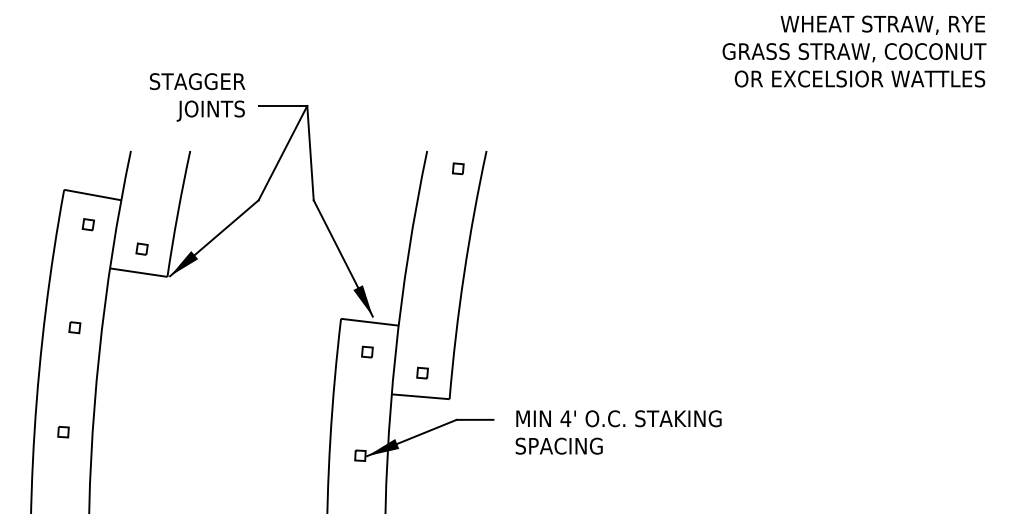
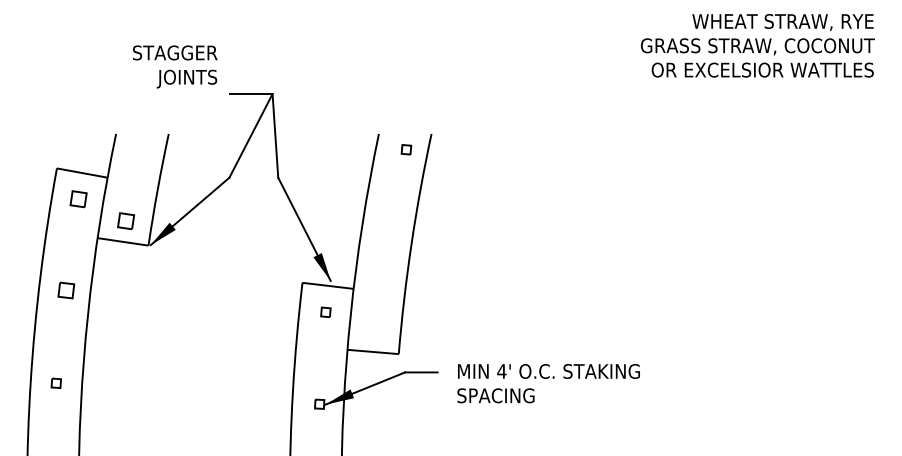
text: (197, 97) -> (175, 67), moved
part: (87, 224) -> (77, 199), size x1.6
part: (141, 248) -> (125, 220), size x1.6
part: (74, 327) -> (66, 290), size x1.6
part: (422, 372) -> (374, 330), removed

